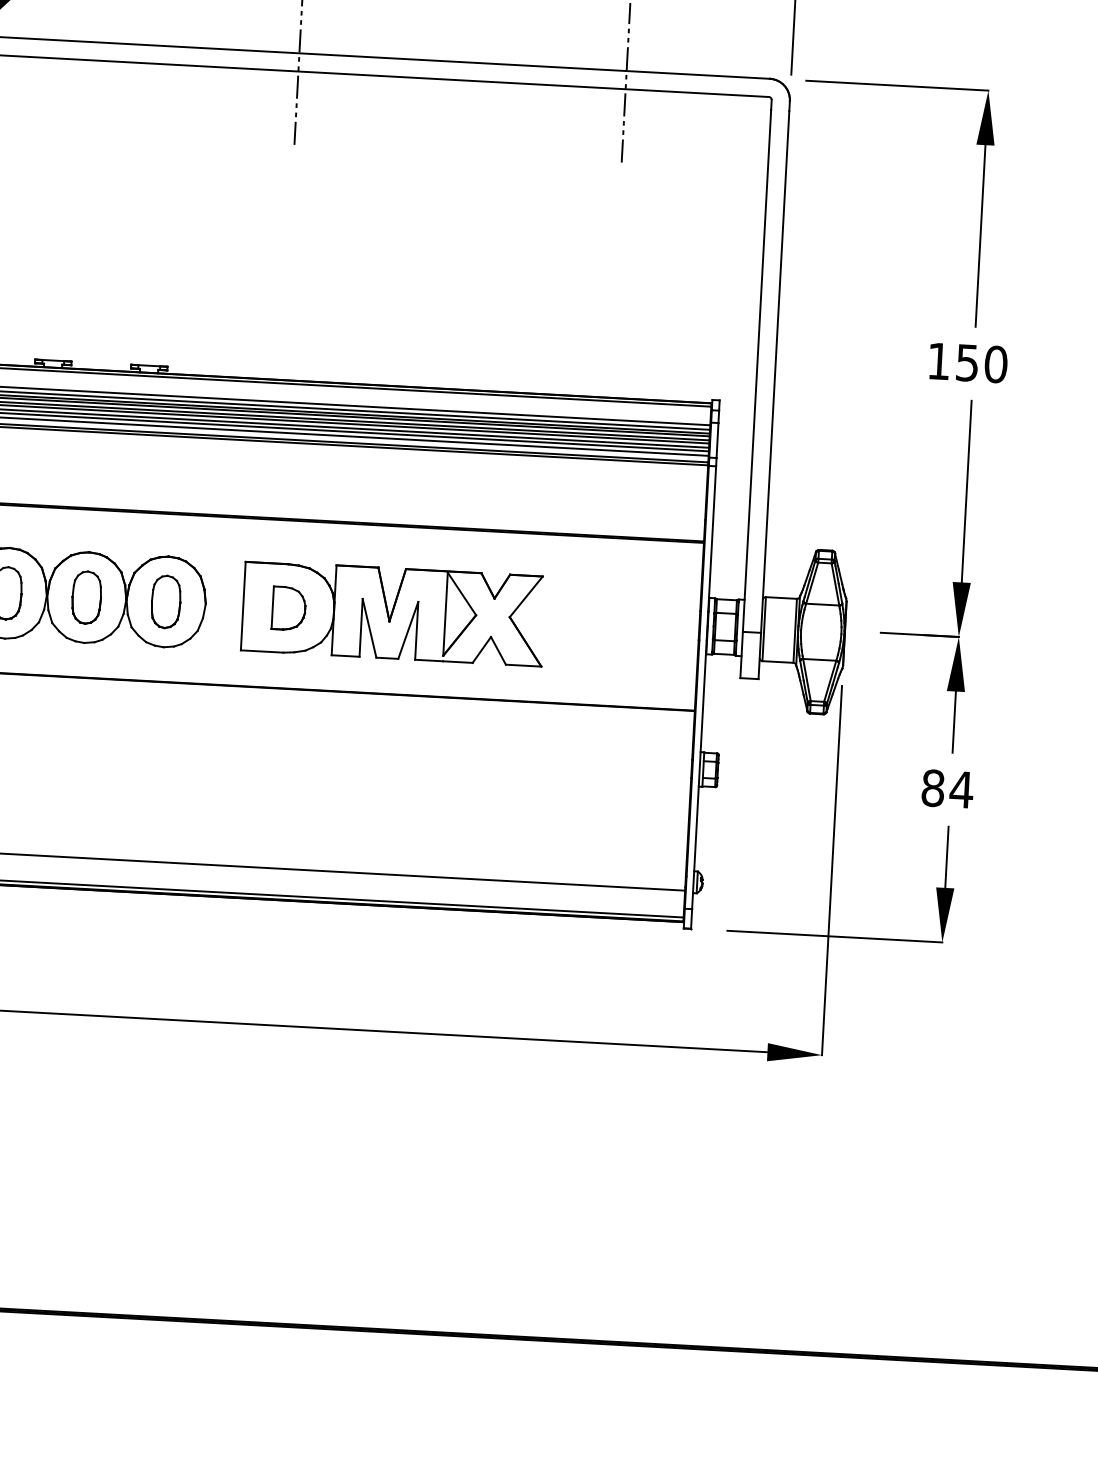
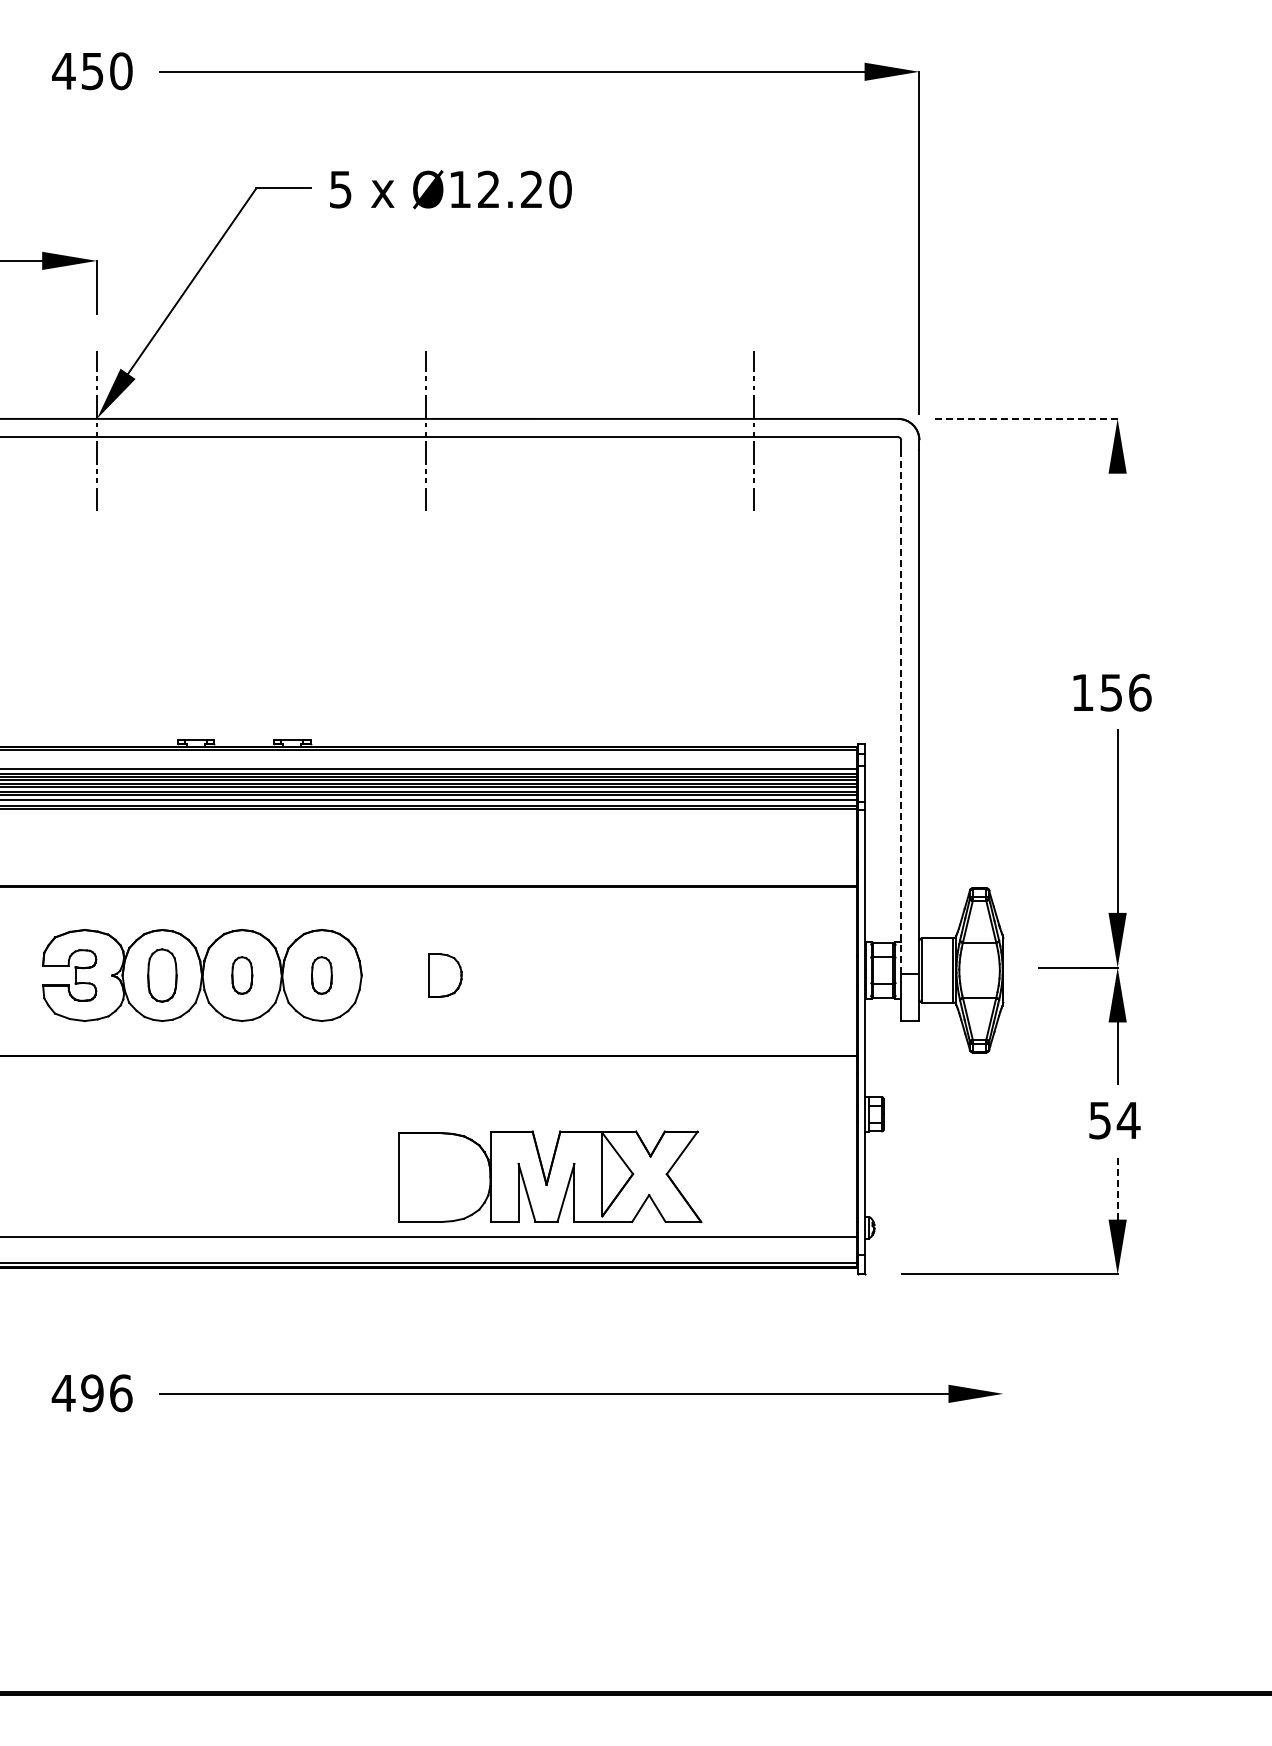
line: (897, 85) -> (1026, 418), solid -> dashed
line: (980, 235) -> (1117, 564), removed
text: (996, 364) -> (1140, 692), 150 -> 156
line: (757, 370) -> (901, 711), solid -> dashed
part: (87, 597) -> (242, 975), size x0.7
part: (165, 601) -> (321, 975), size x0.7
part: (393, 613) -> (550, 1176), moved
text: (933, 788) -> (1100, 1120), 84 -> 54
line: (946, 856) -> (1117, 1188), solid -> dashed
line: (832, 870) -> (1003, 1208), removed

